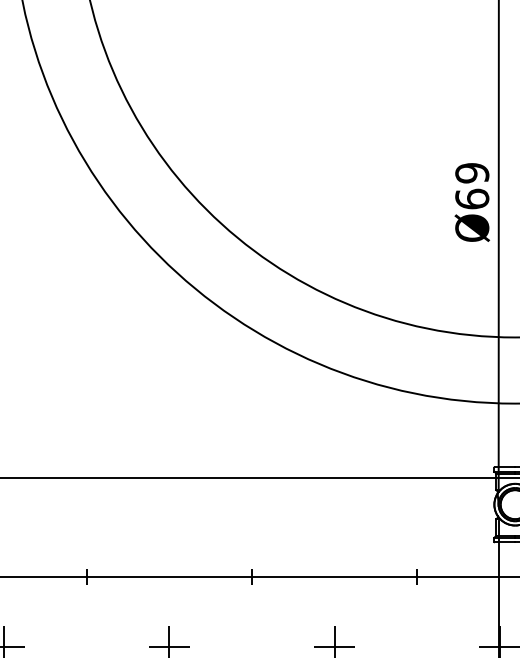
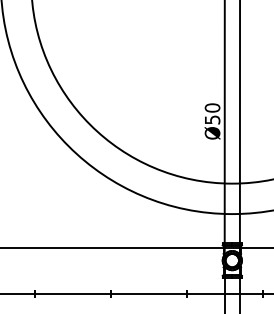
text: (472, 185) -> (212, 113), Ø69 -> Ø50

